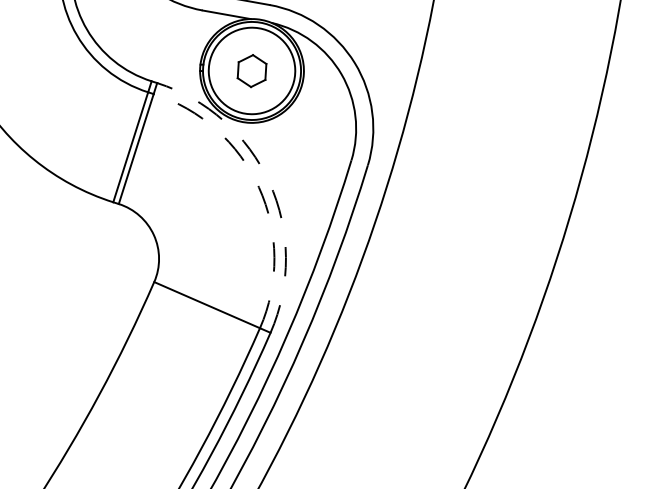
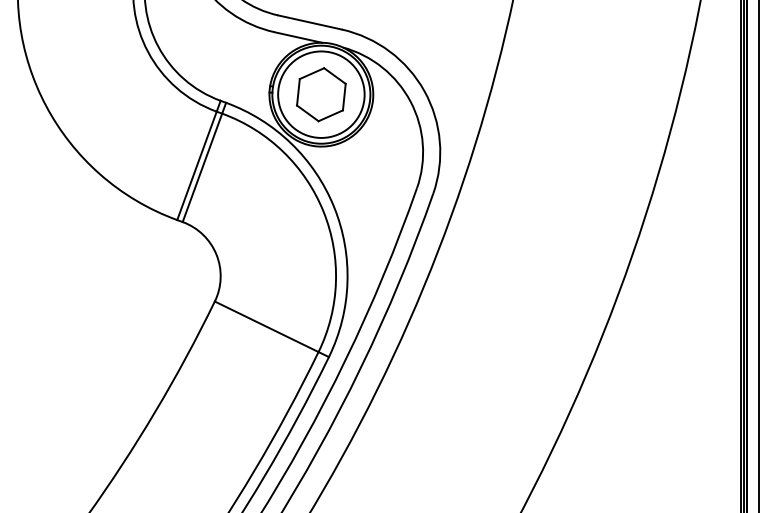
part: (252, 70) -> (321, 94), size x1.67
arc: (269, 183) -> (334, 207), dashed -> solid
arc: (259, 187) -> (323, 211), dashed -> solid

